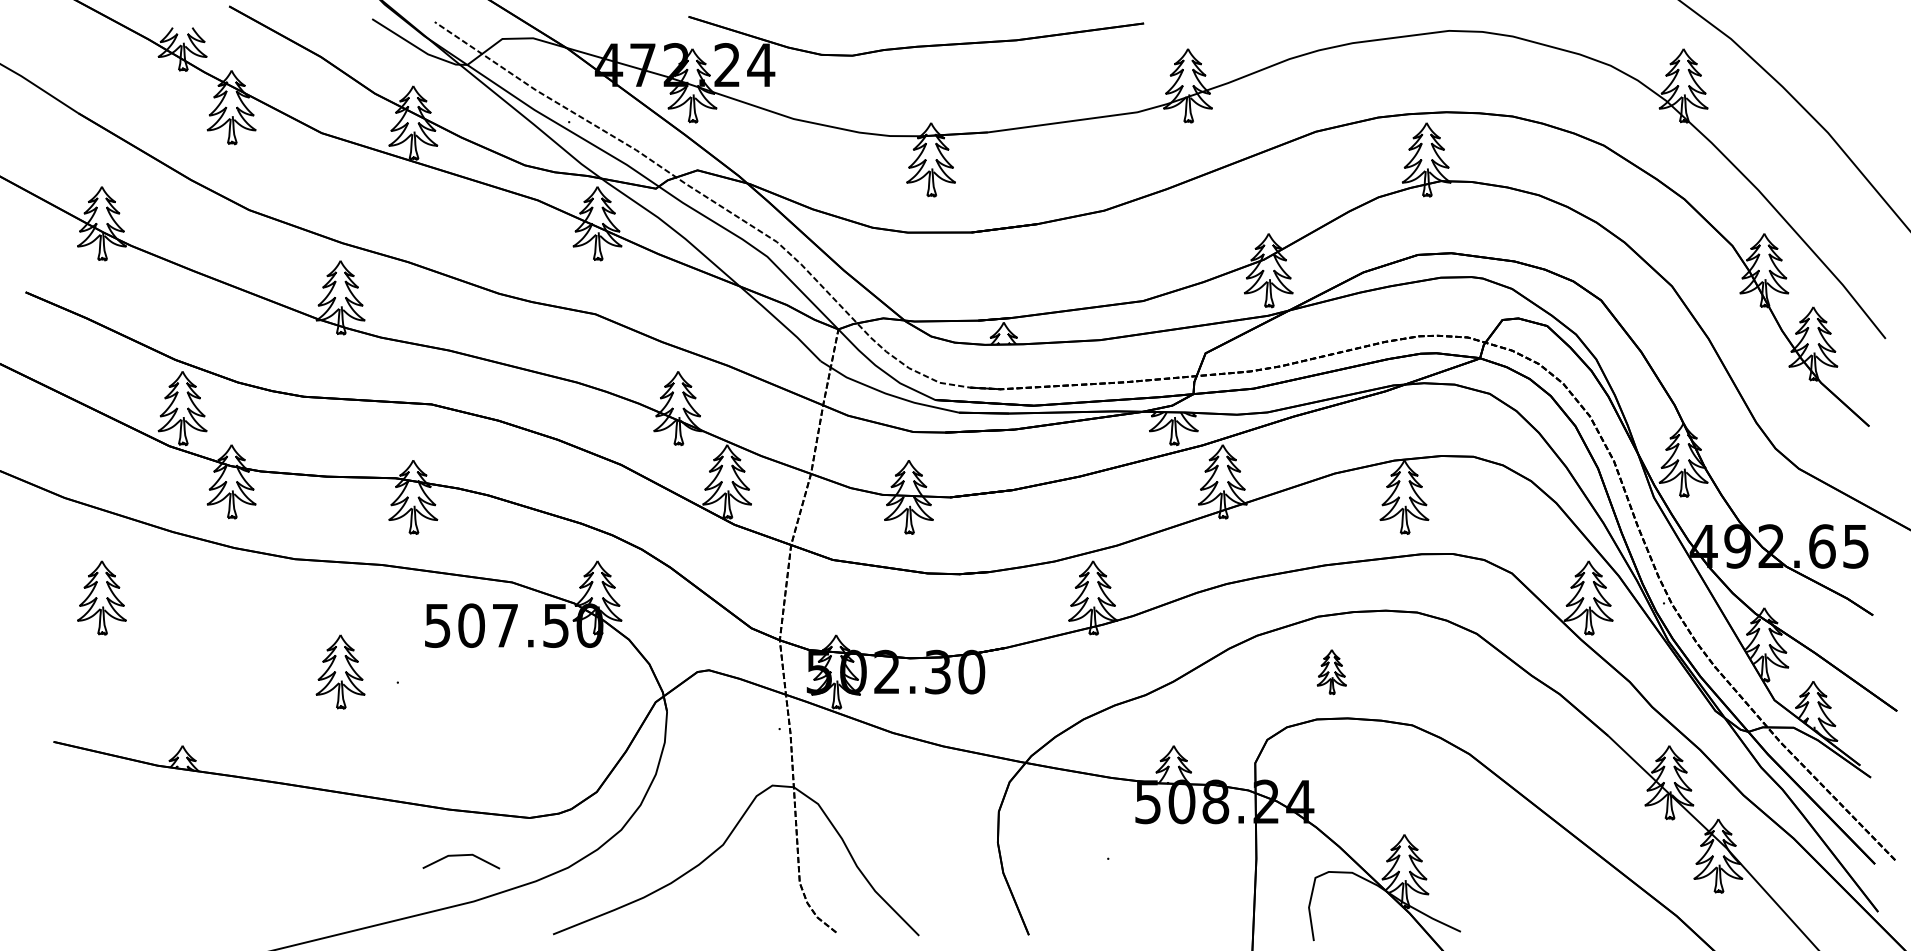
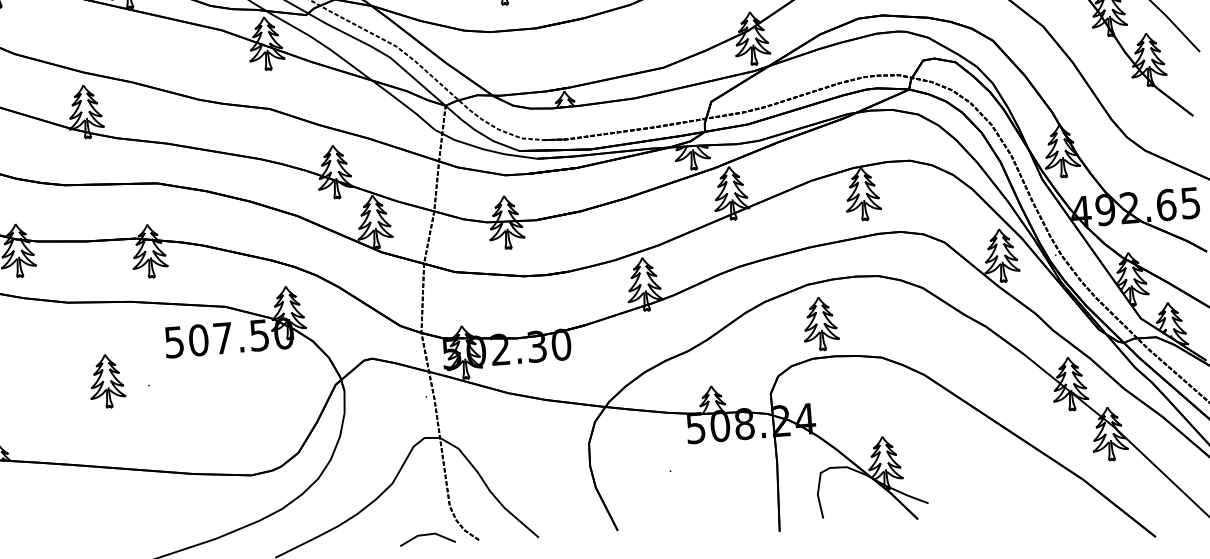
part: (1331, 671) -> (820, 323), size x1.67
line: (461, 856) -> (427, 535), moved

